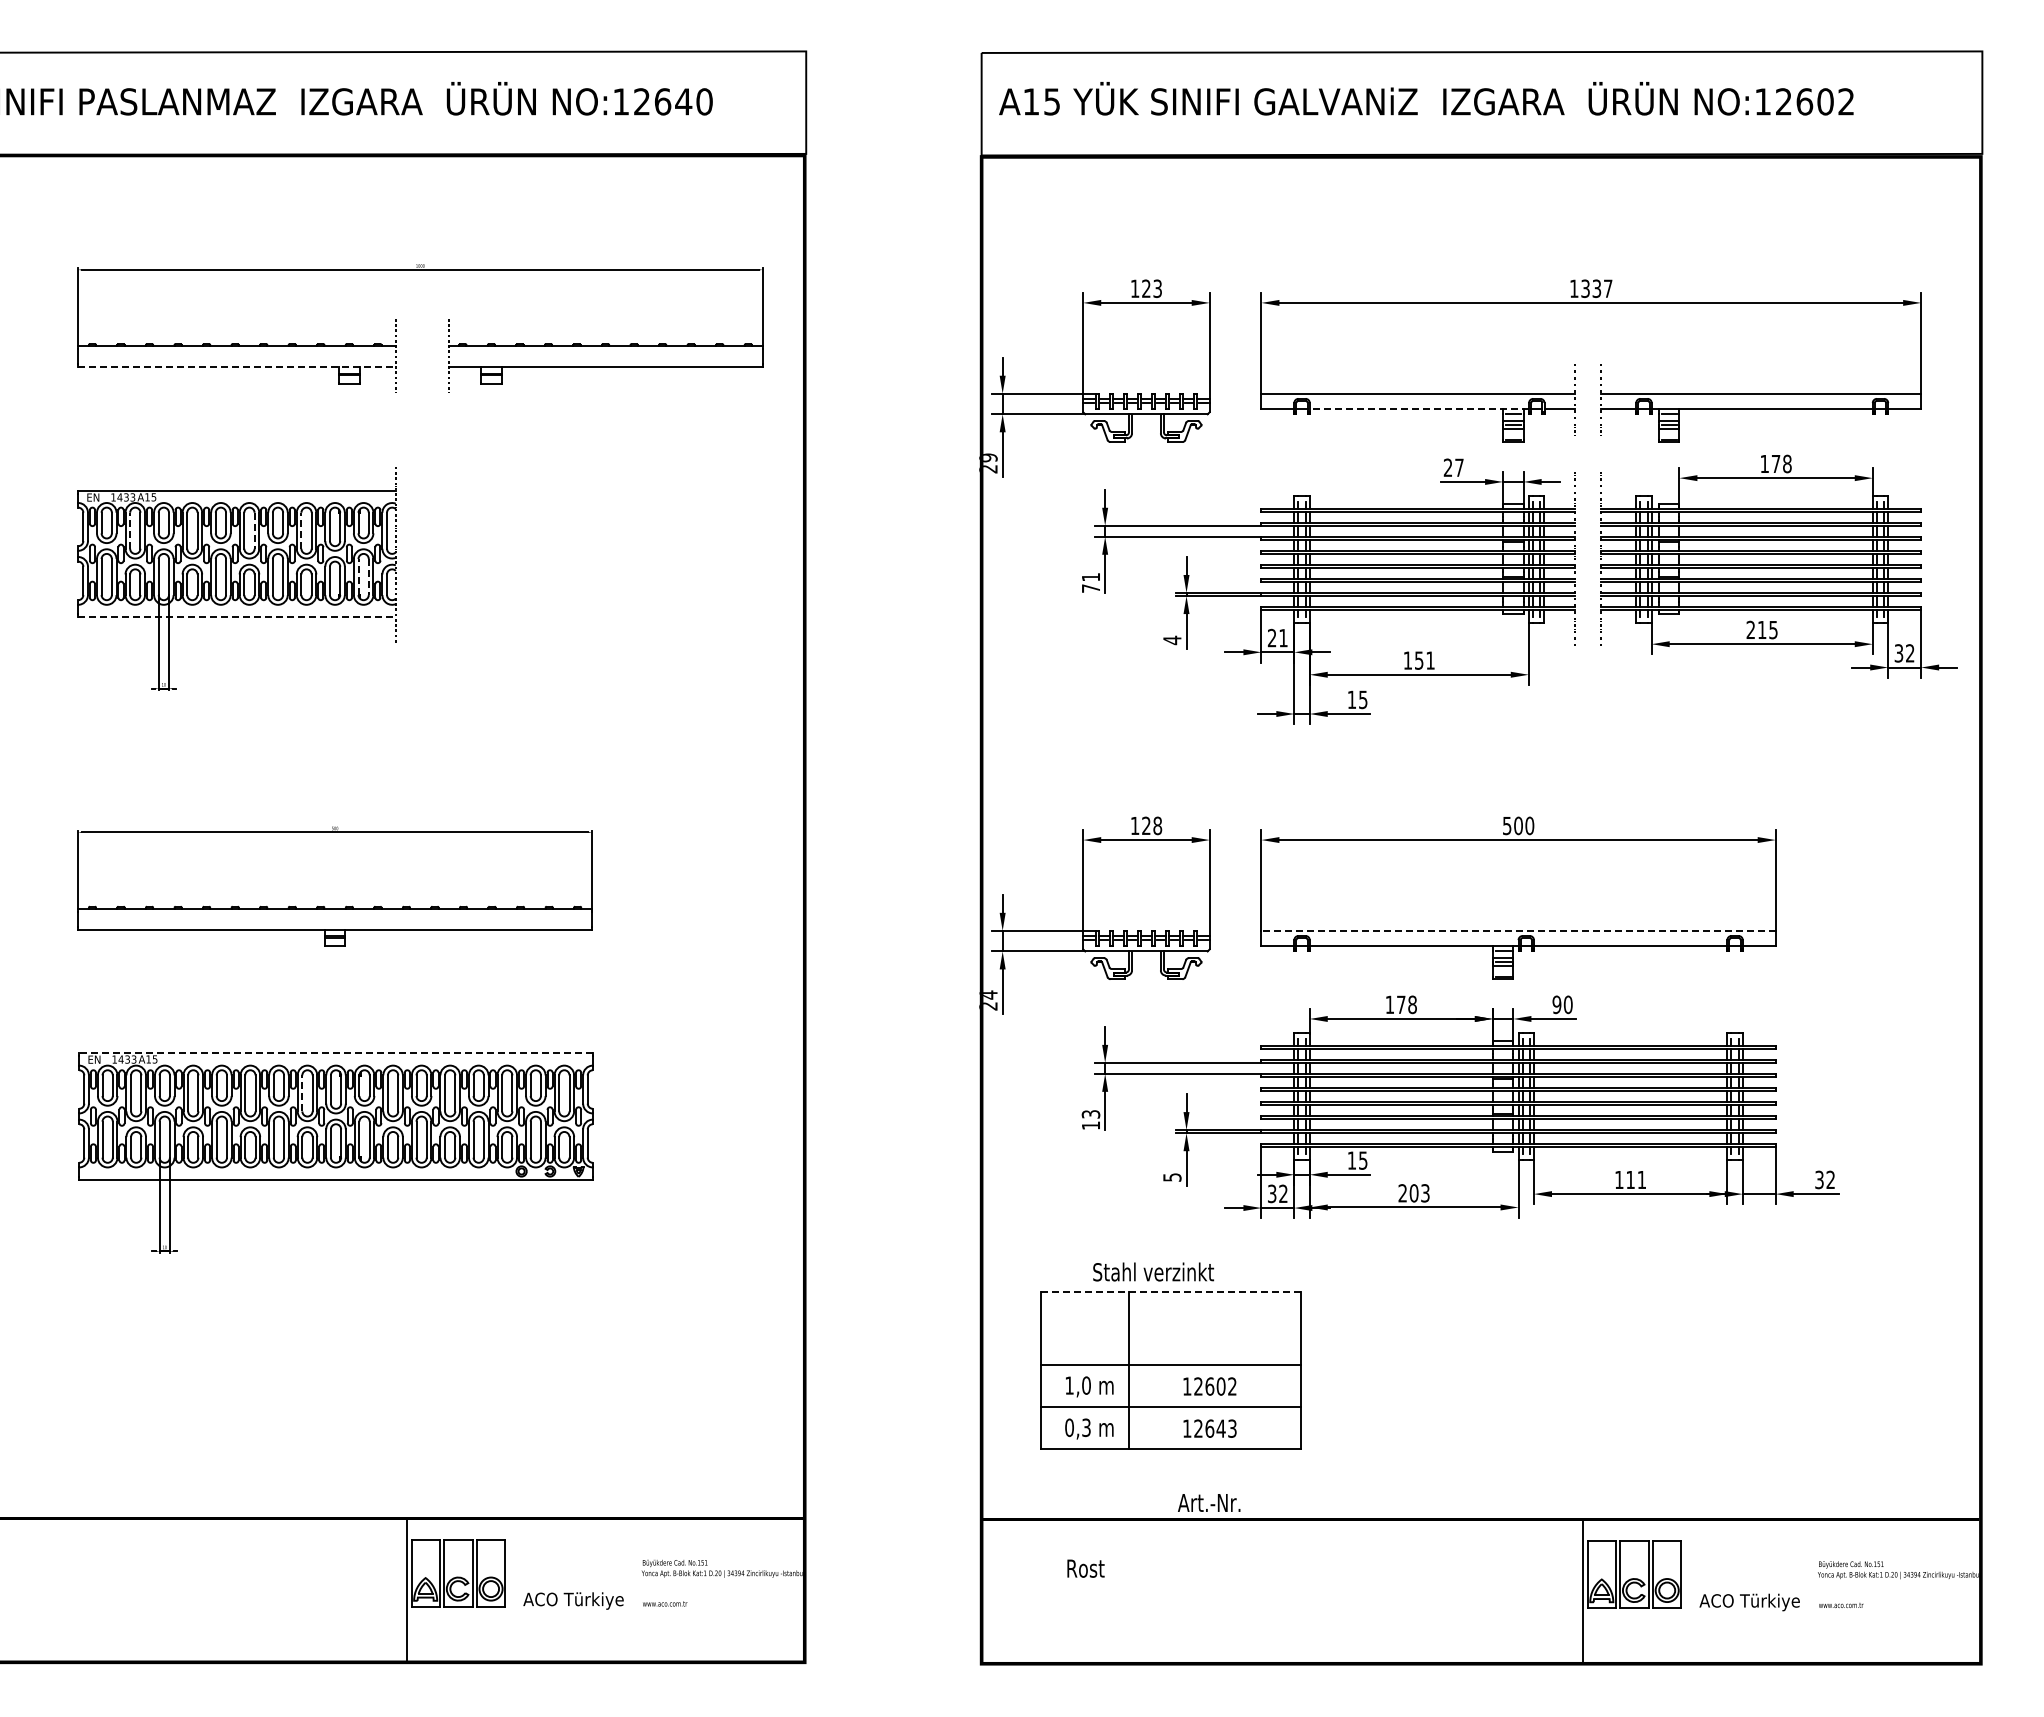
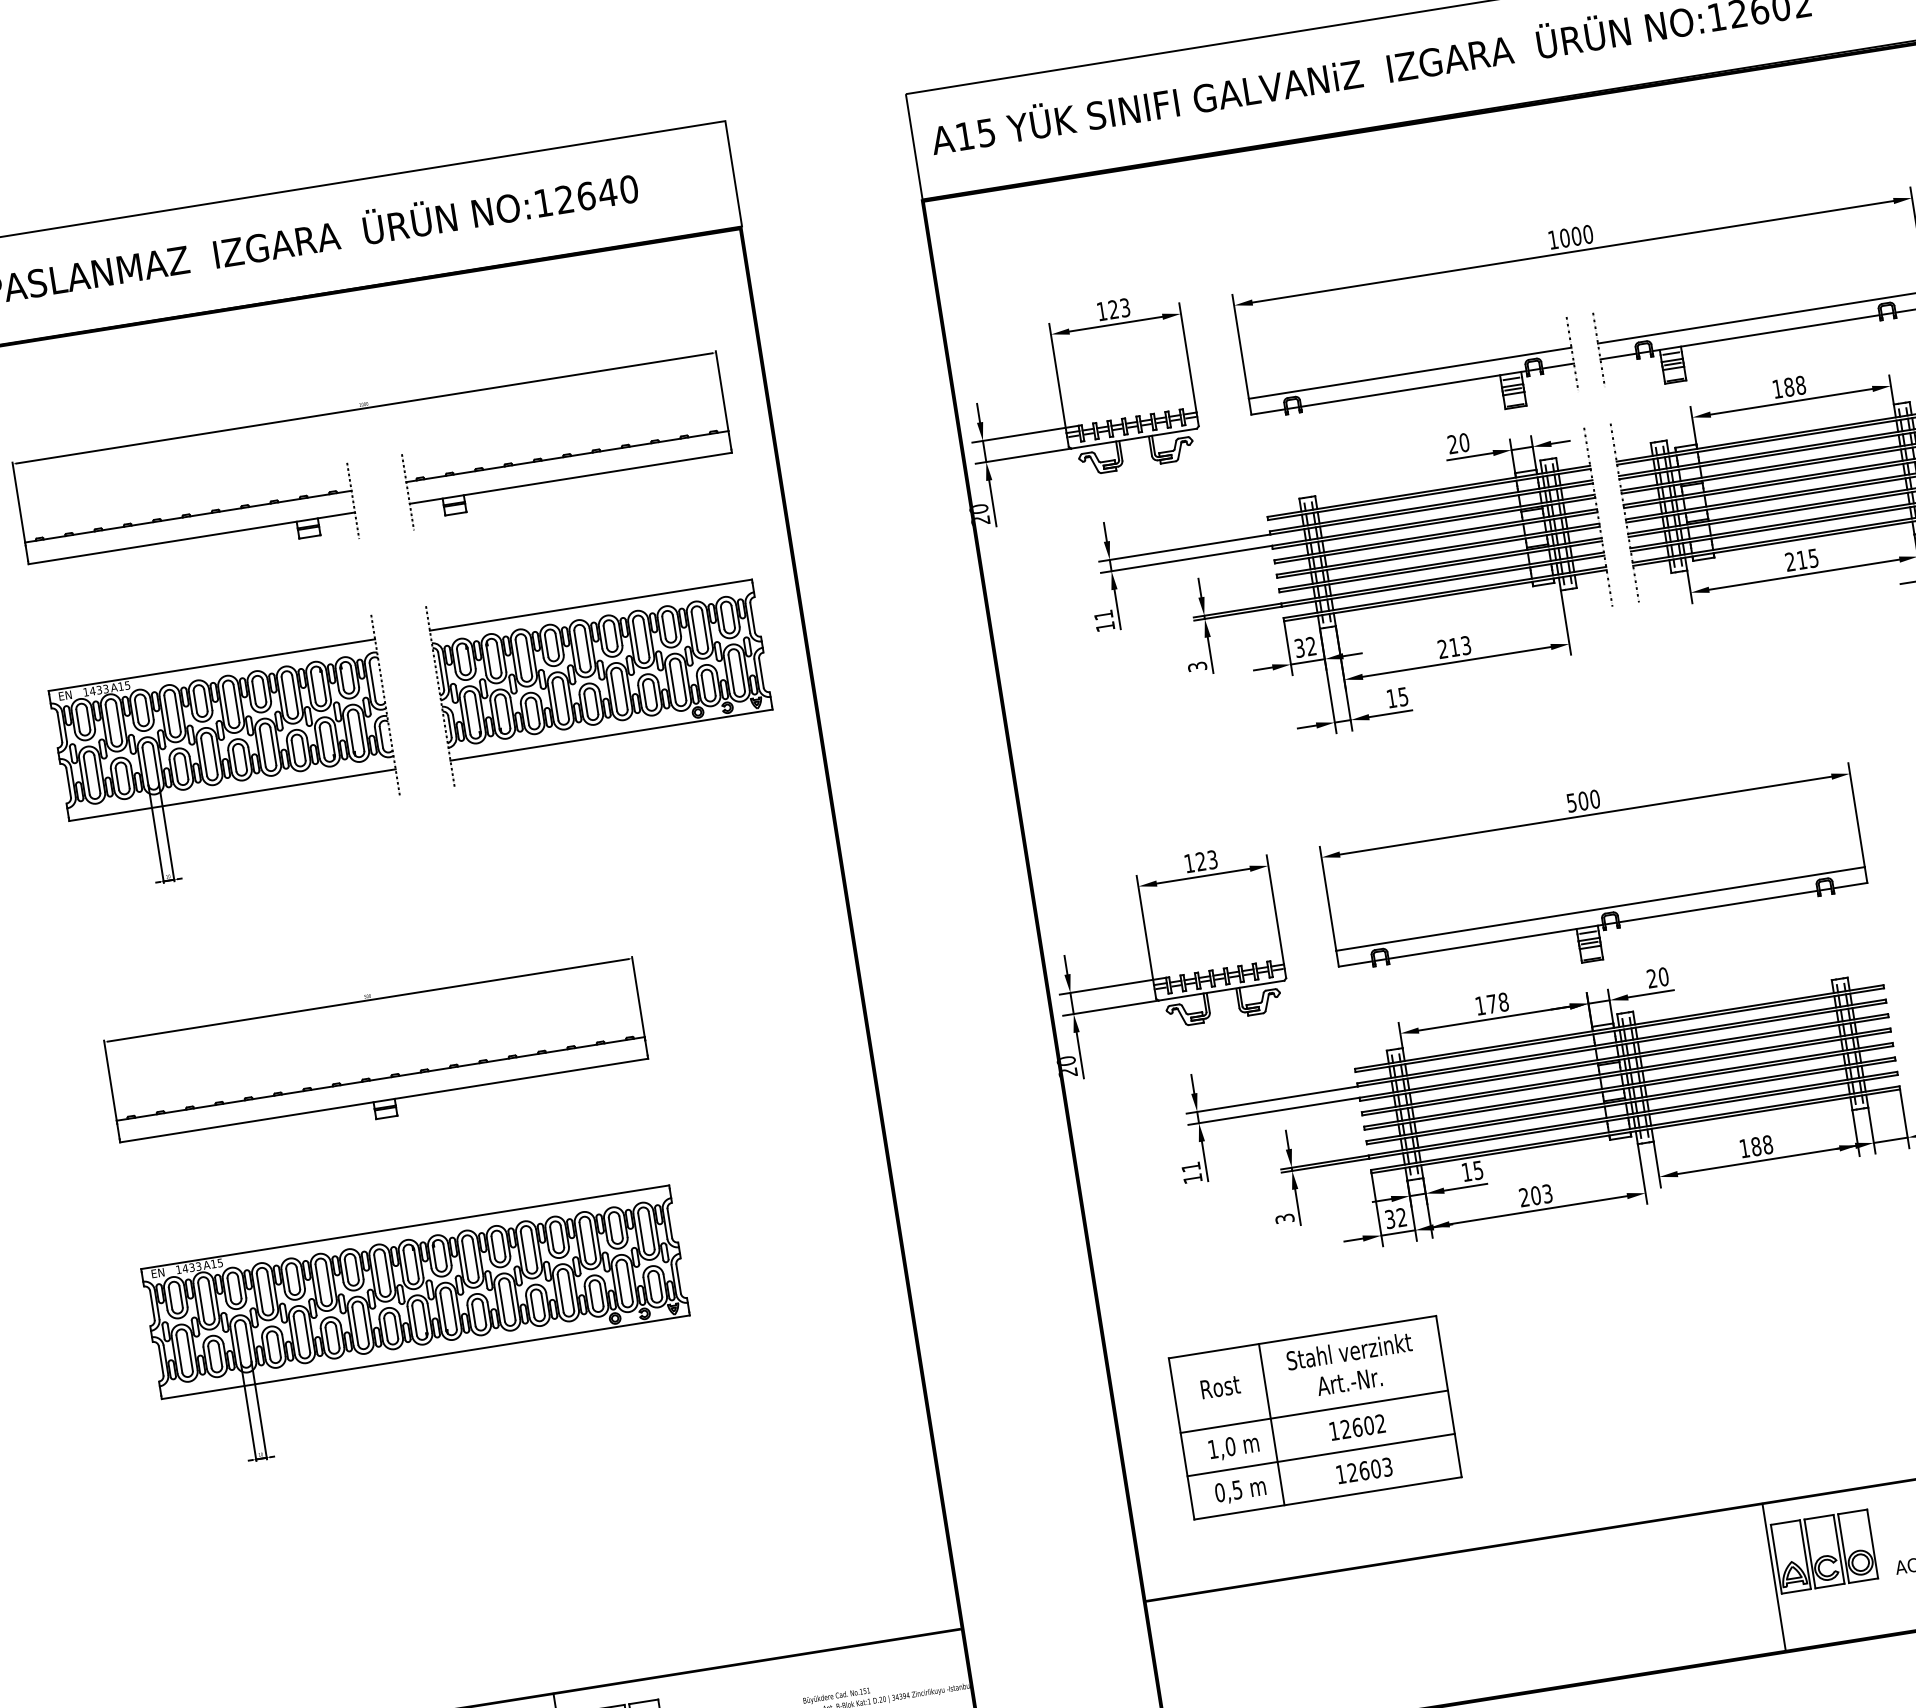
text: (1596, 288) -> (1576, 236), 1337 -> 1000
line: (237, 367) -> (192, 538), dashed -> solid
line: (1419, 409) -> (1413, 389), dashed -> solid
text: (988, 457) -> (978, 508), 29 -> 20
text: (1775, 463) -> (1788, 386), 178 -> 188
text: (1459, 467) -> (1464, 442), 27 -> 20
line: (130, 530) -> (108, 723), dashed -> solid
line: (254, 530) -> (236, 703), dashed -> solid
line: (301, 530) -> (284, 695), dashed -> solid
part: (605, 554) -> (600, 670), added
line: (358, 577) -> (350, 734), dashed -> solid
line: (368, 577) -> (361, 733), dashed -> solid
text: (1090, 588) -> (1104, 626), 71 -> 11
line: (237, 617) -> (233, 795), dashed -> solid
text: (1277, 637) -> (1305, 646), 21 -> 32
text: (1172, 640) -> (1197, 666), 4 -> 3
text: (1418, 660) -> (1453, 647), 151 -> 213
text: (1157, 825) -> (1212, 859), 128 -> 123
line: (1518, 930) -> (1600, 908), dashed -> solid
text: (988, 994) -> (1066, 1060), 24 -> 20
text: (1556, 1004) -> (1651, 978), 90 -> 20
line: (336, 1053) -> (405, 1227), dashed -> solid
line: (302, 1093) -> (377, 1274), dashed -> solid
text: (1090, 1114) -> (1190, 1167), 13 -> 11
text: (1171, 1177) -> (1284, 1218), 5 -> 3
text: (1636, 1179) -> (1762, 1145), 111 -> 188
text: (1153, 1271) -> (1349, 1350), moved
line: (1171, 1292) -> (1302, 1337), dashed -> solid
text: (1086, 1427) -> (1237, 1489), 0,3 -> 0,5
text: (1220, 1428) -> (1375, 1468), 12643 -> 12603
text: (1209, 1502) -> (1349, 1381), moved
text: (1085, 1568) -> (1220, 1387), moved

